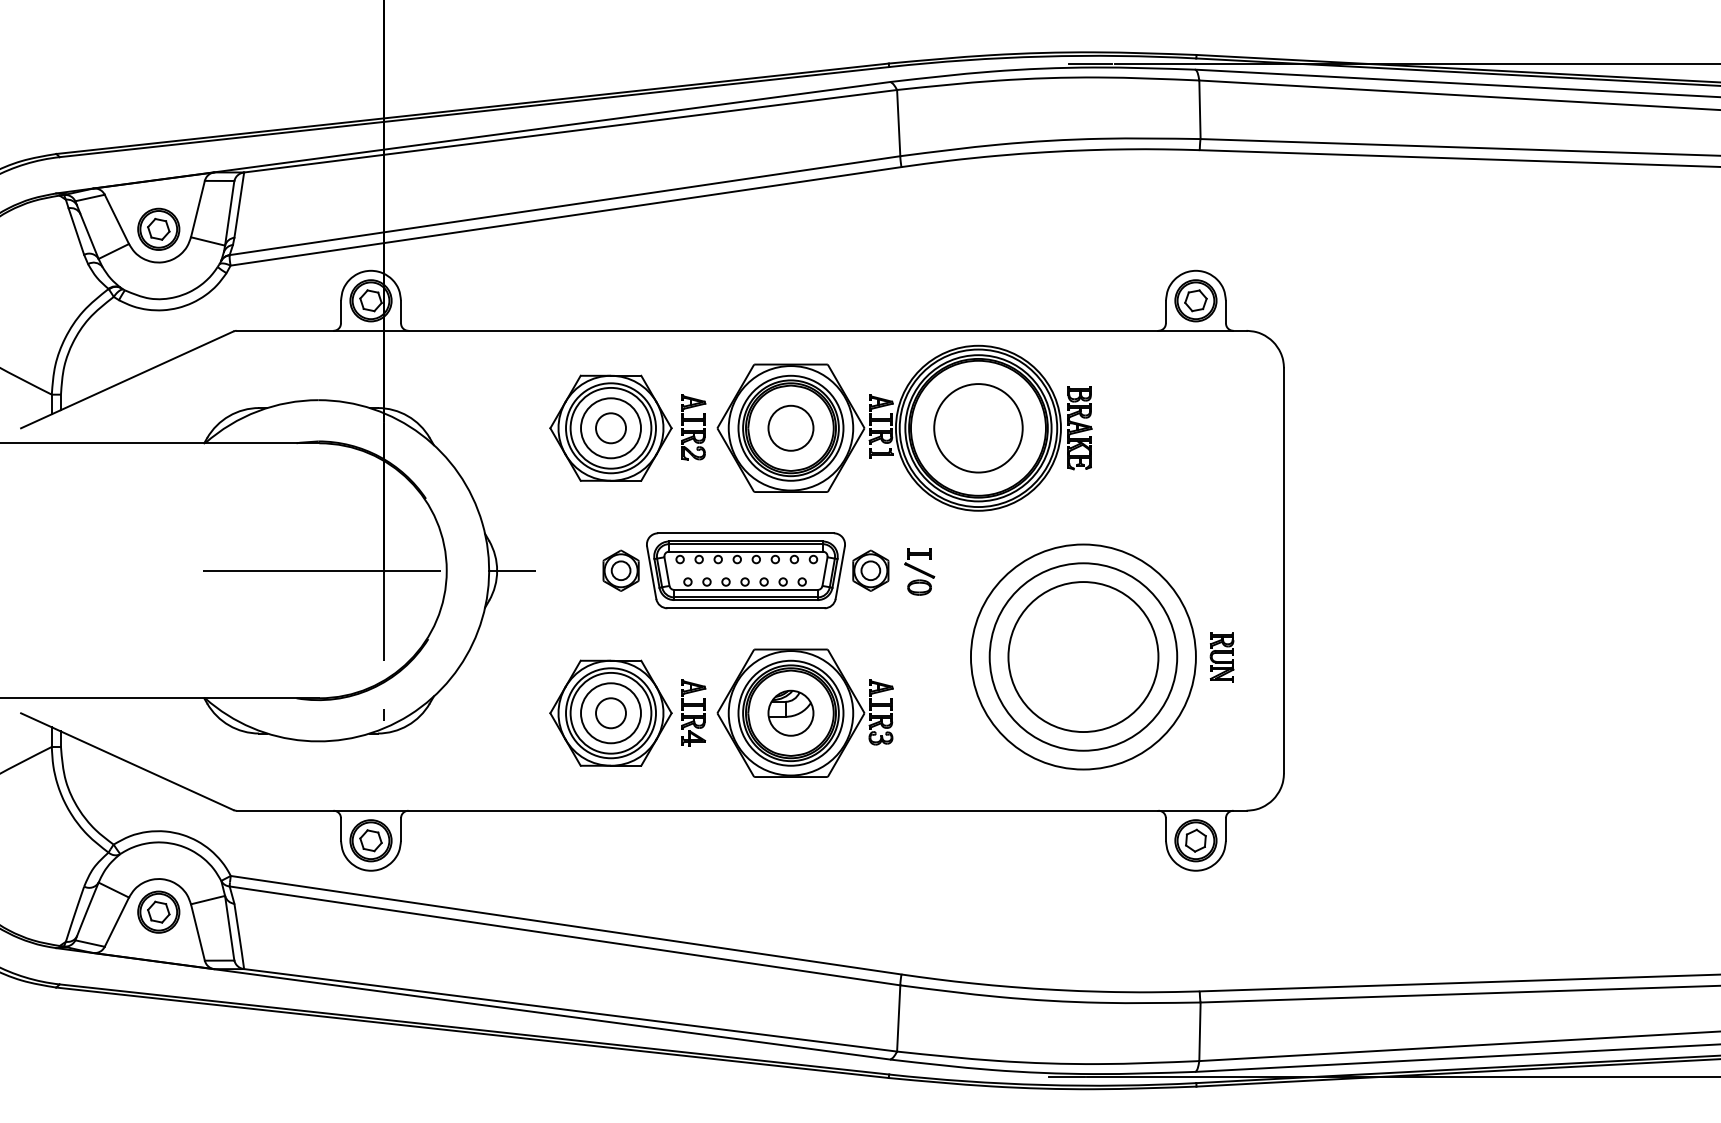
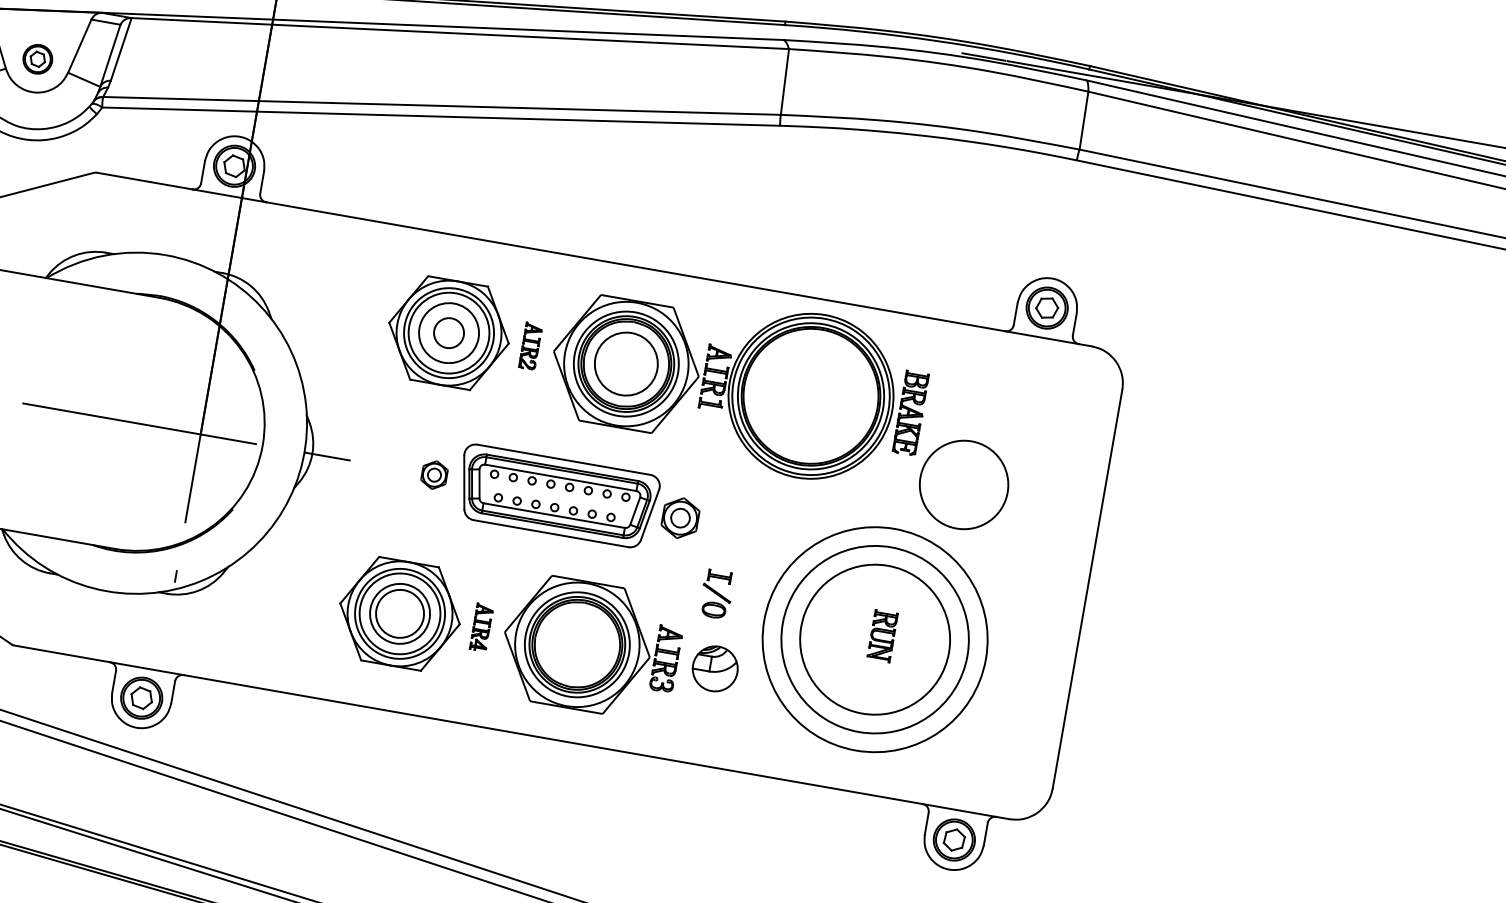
part: (158, 228) -> (37, 58), size x0.7
part: (693, 427) -> (530, 346), size x0.7
circle: (790, 427) -> (626, 363), size x1.4
circle: (978, 428) -> (964, 485), moved
part: (620, 570) -> (433, 474), size x0.7
part: (919, 571) -> (716, 594), moved
part: (1221, 657) -> (881, 636), moved
part: (693, 712) -> (481, 627), size x0.7
part: (790, 712) -> (714, 668), moved
circle: (611, 713) -> (400, 614), size x1.6

